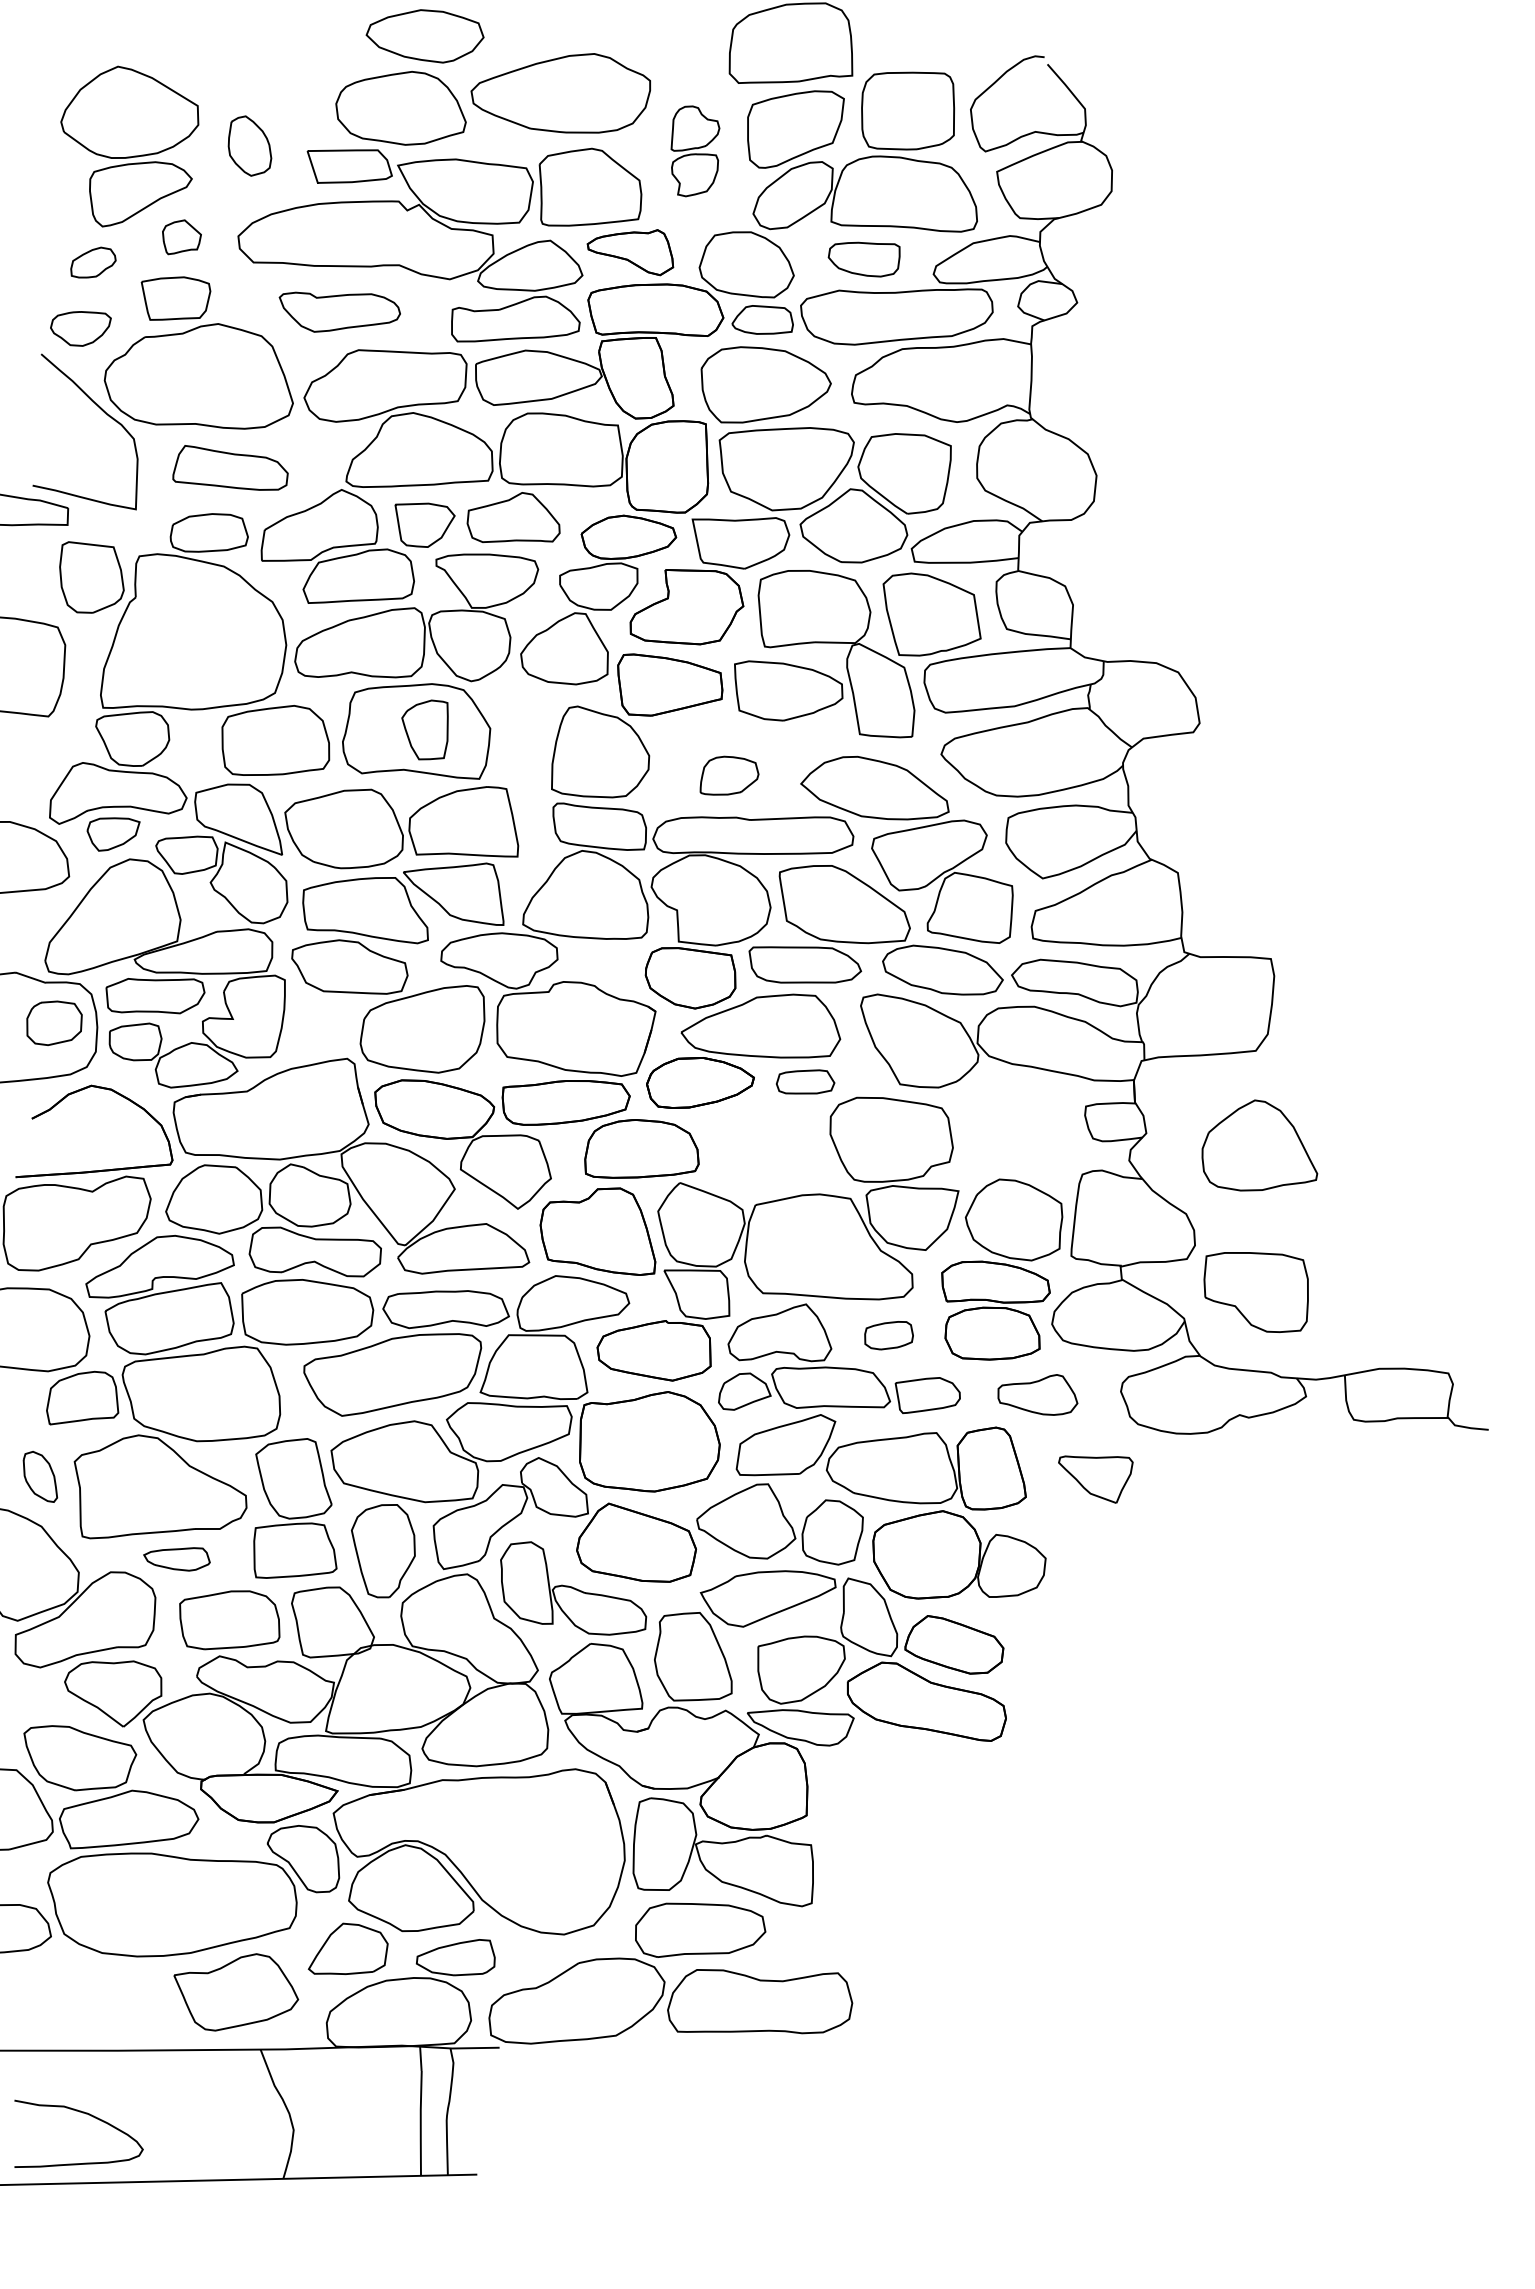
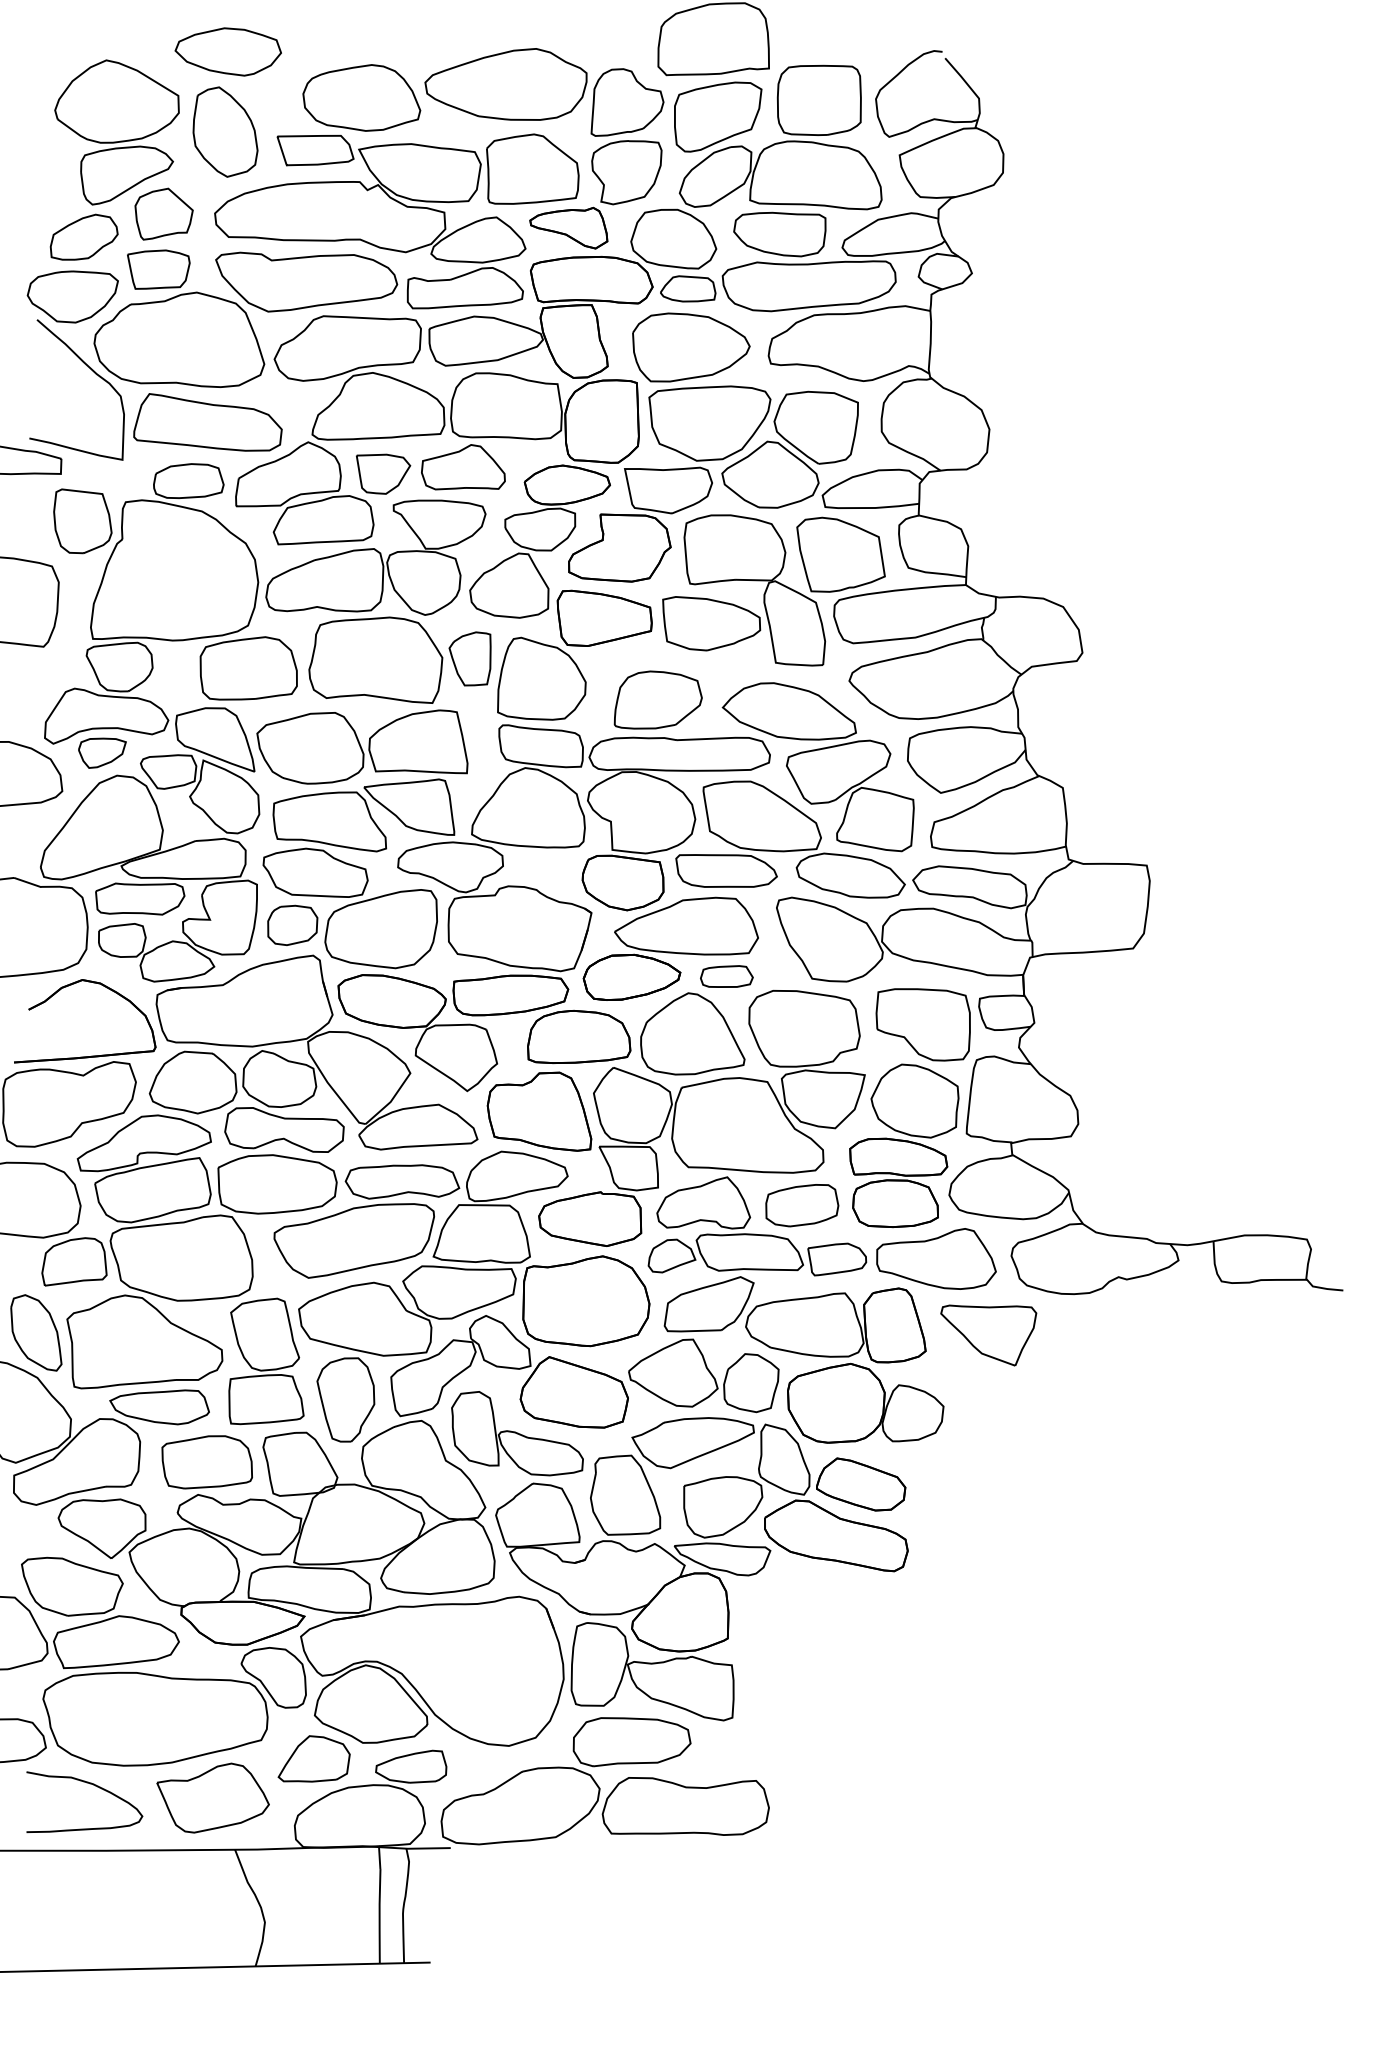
part: (424, 36) -> (227, 52), moved
part: (249, 145) -> (225, 131), size x1.67
part: (695, 151) -> (627, 136), size x1.67
part: (181, 237) -> (163, 214), size x1.67
part: (863, 259) -> (779, 234), size x1.43
part: (93, 262) -> (84, 237), size x1.67
part: (339, 311) -> (306, 281), size x1.67
part: (80, 328) -> (72, 296), size x1.67
part: (230, 467) -> (207, 422), size x1.43
part: (424, 729) -> (469, 658), moved
part: (729, 775) -> (658, 700), size x1.67
part: (54, 1022) -> (292, 924), moved
part: (1259, 1145) -> (692, 1033), moved
part: (1255, 1292) -> (922, 1024), moved
part: (888, 1335) -> (801, 1205), size x1.67
part: (1037, 1394) -> (936, 1258), size x1.67
part: (40, 1476) -> (36, 1332), size x1.67
part: (1095, 1479) -> (988, 1335), size x1.43
part: (176, 1559) -> (159, 1407), size x1.67
curve: (82, 2113) -> (87, 1783), moved

